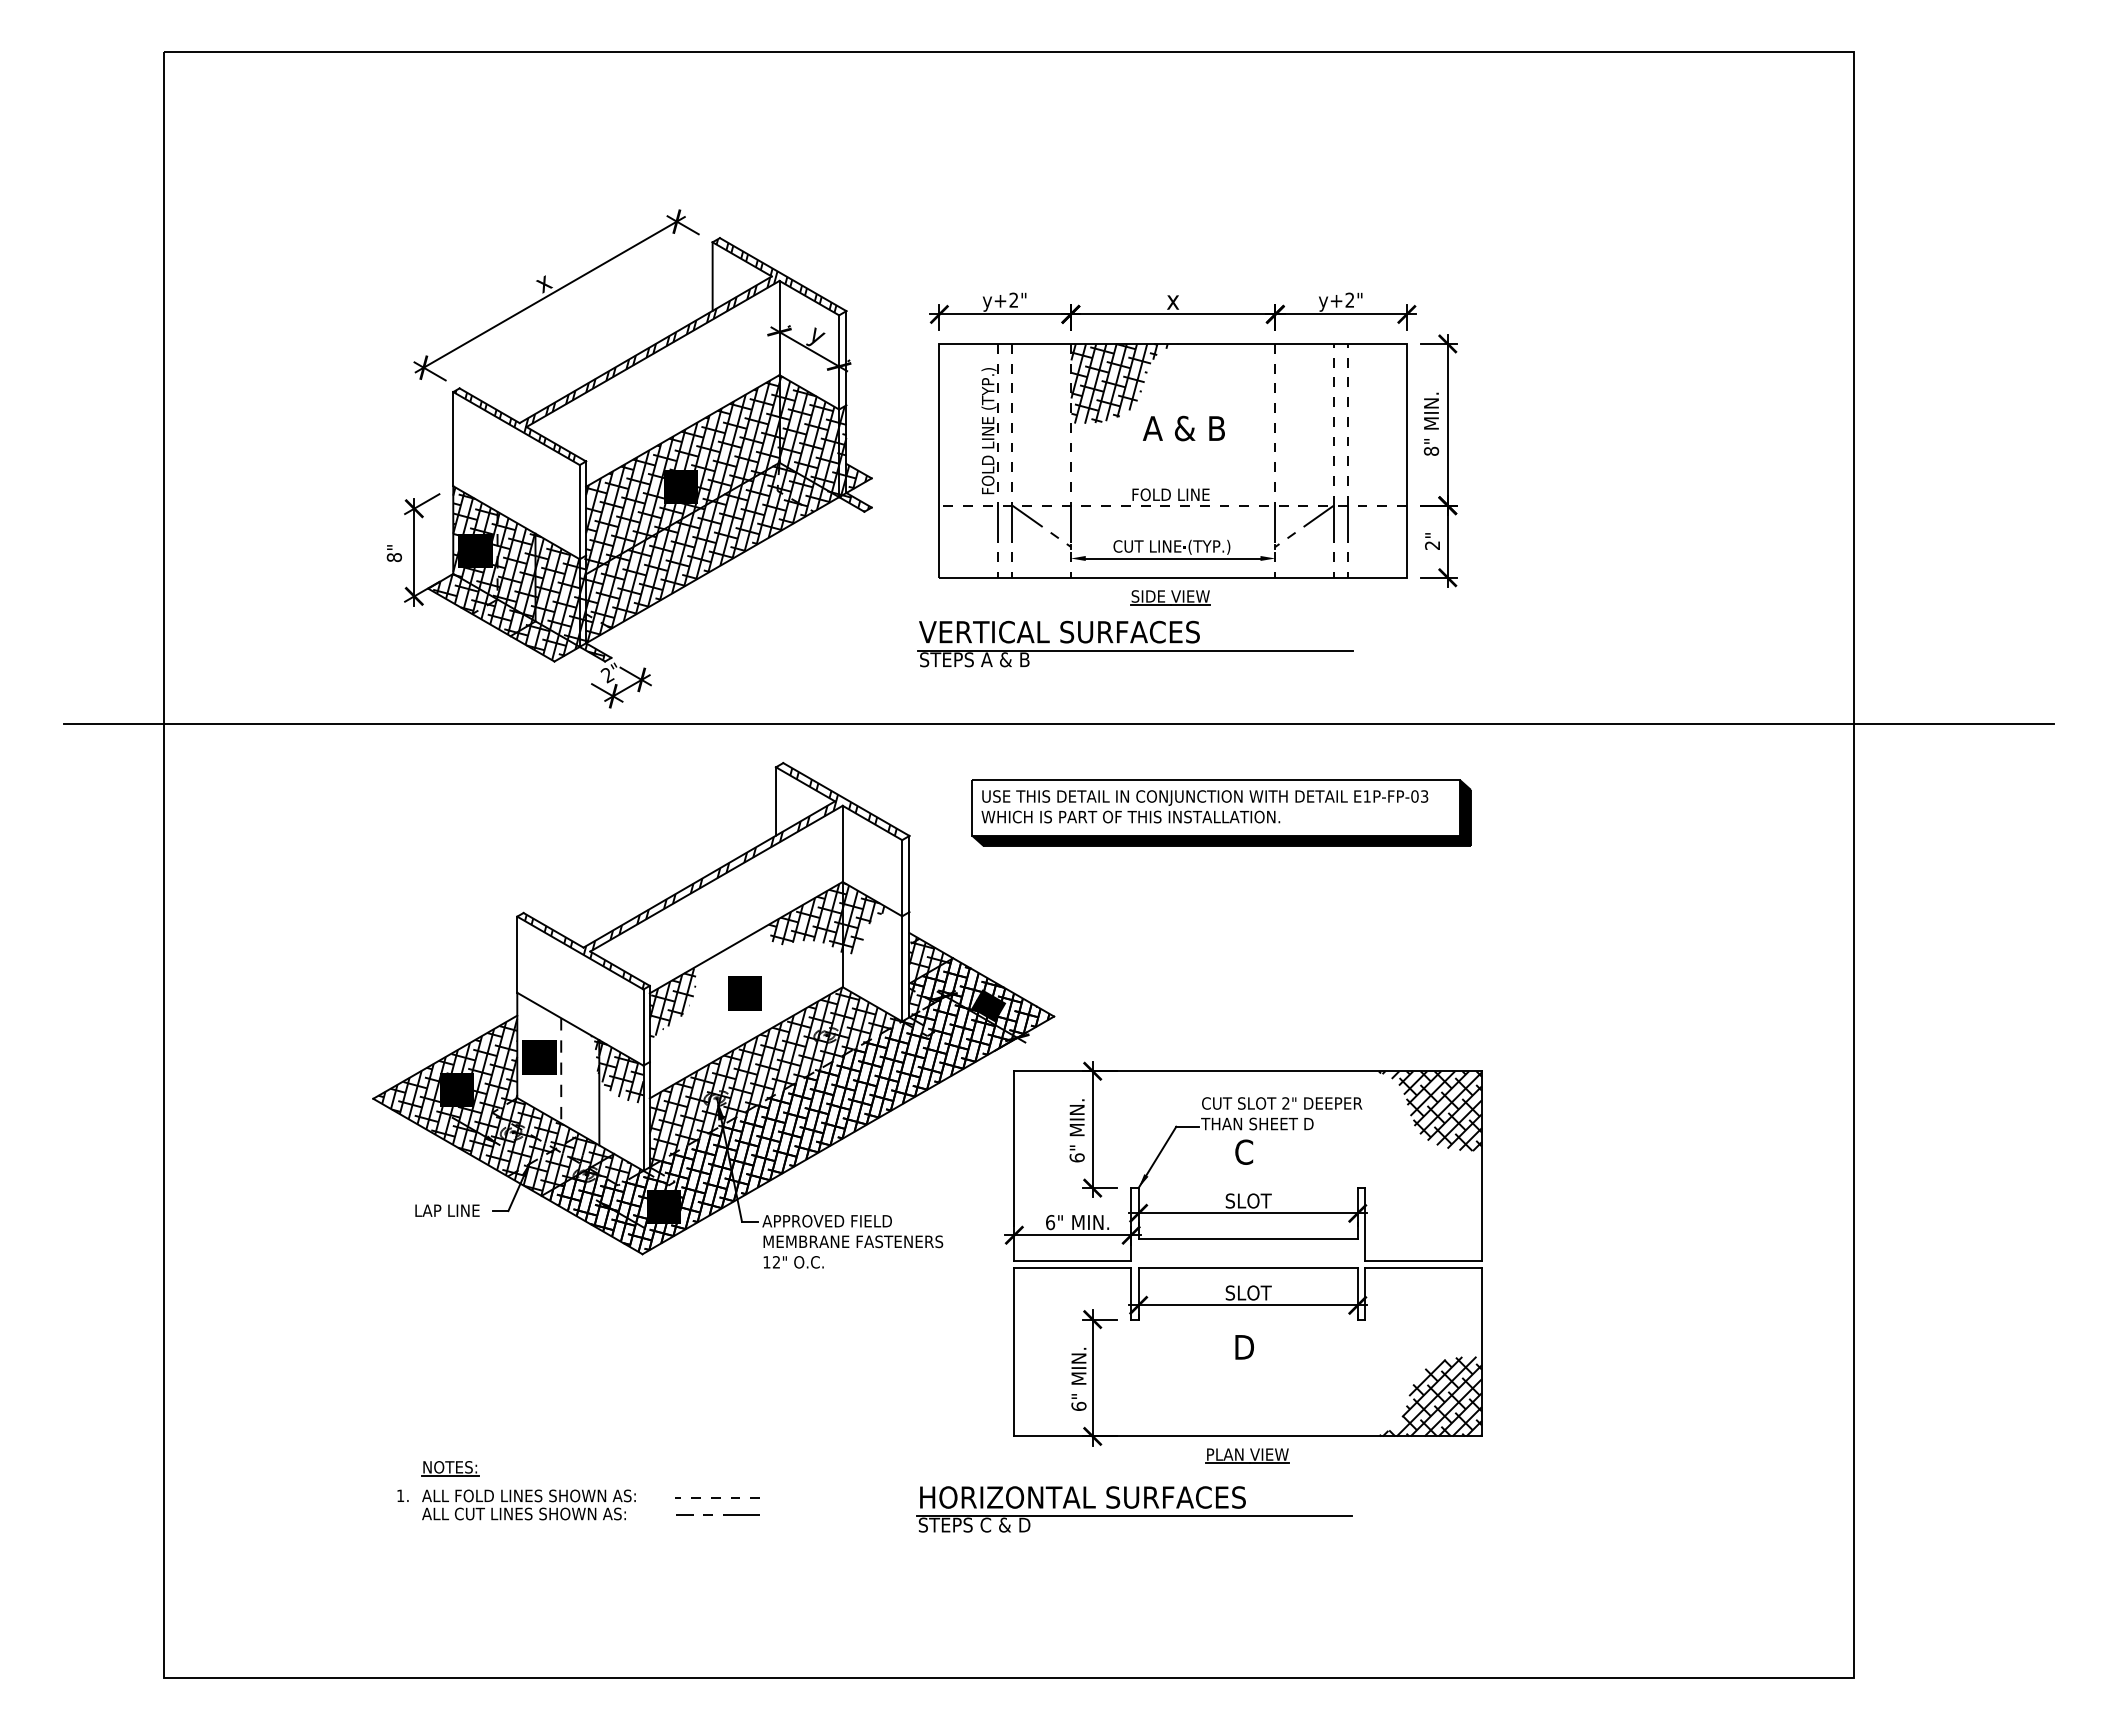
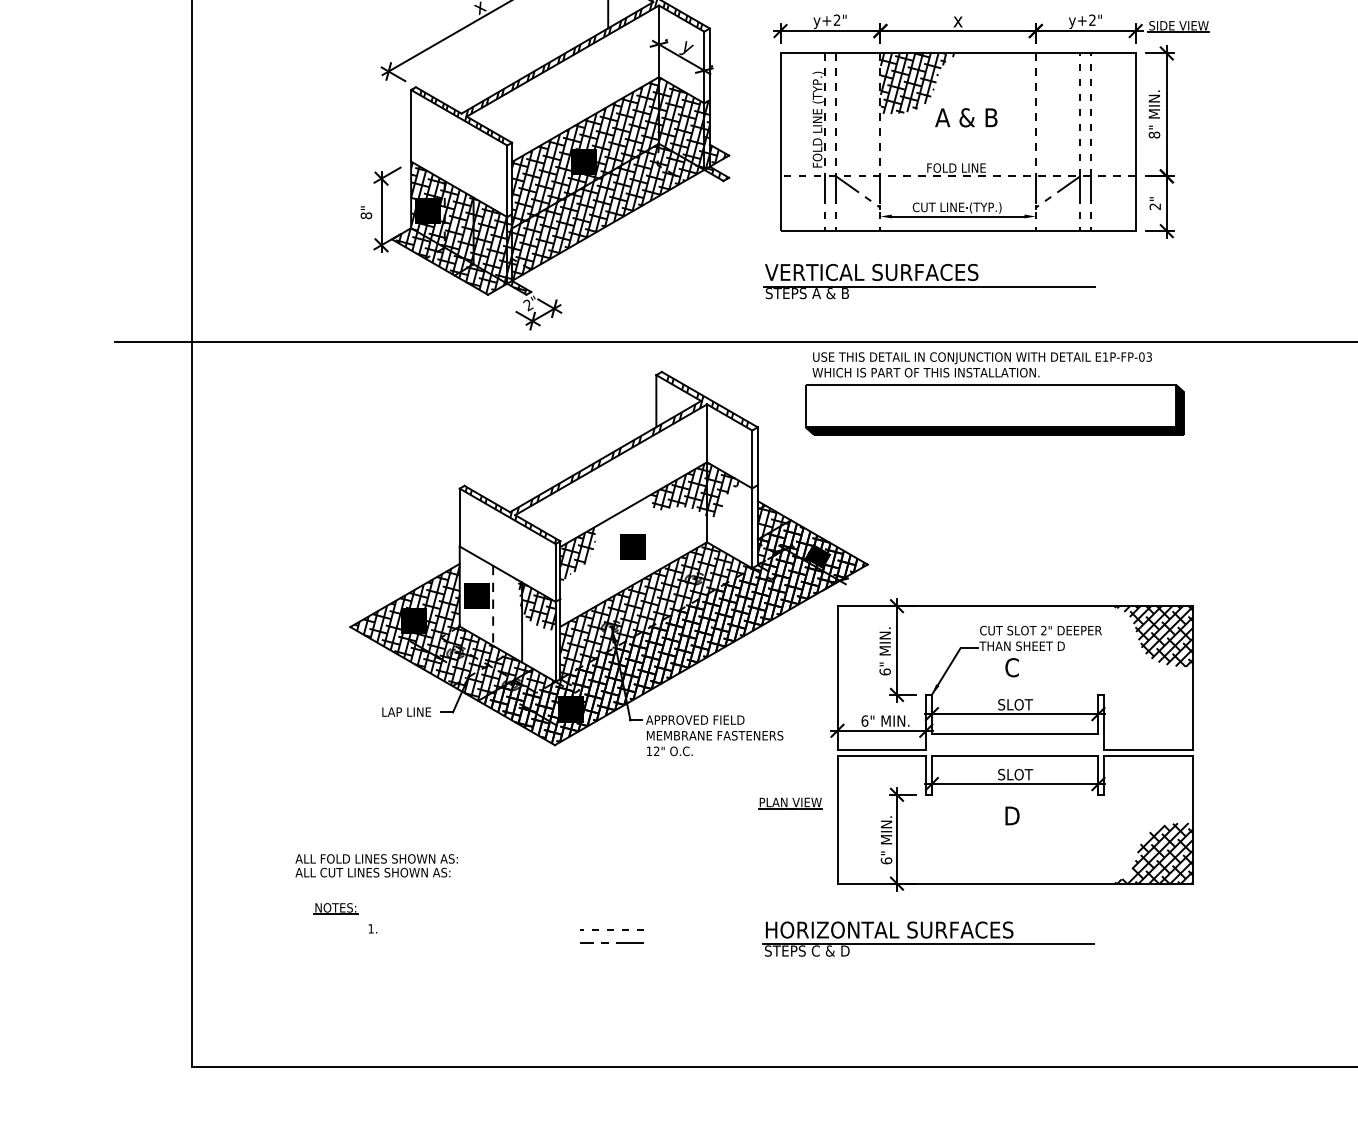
part: (1170, 597) -> (1178, 26), moved
text: (1204, 806) -> (981, 364), moved
part: (1247, 1455) -> (790, 803), moved
part: (450, 1468) -> (336, 908), moved
text: (528, 1504) -> (376, 865), moved

